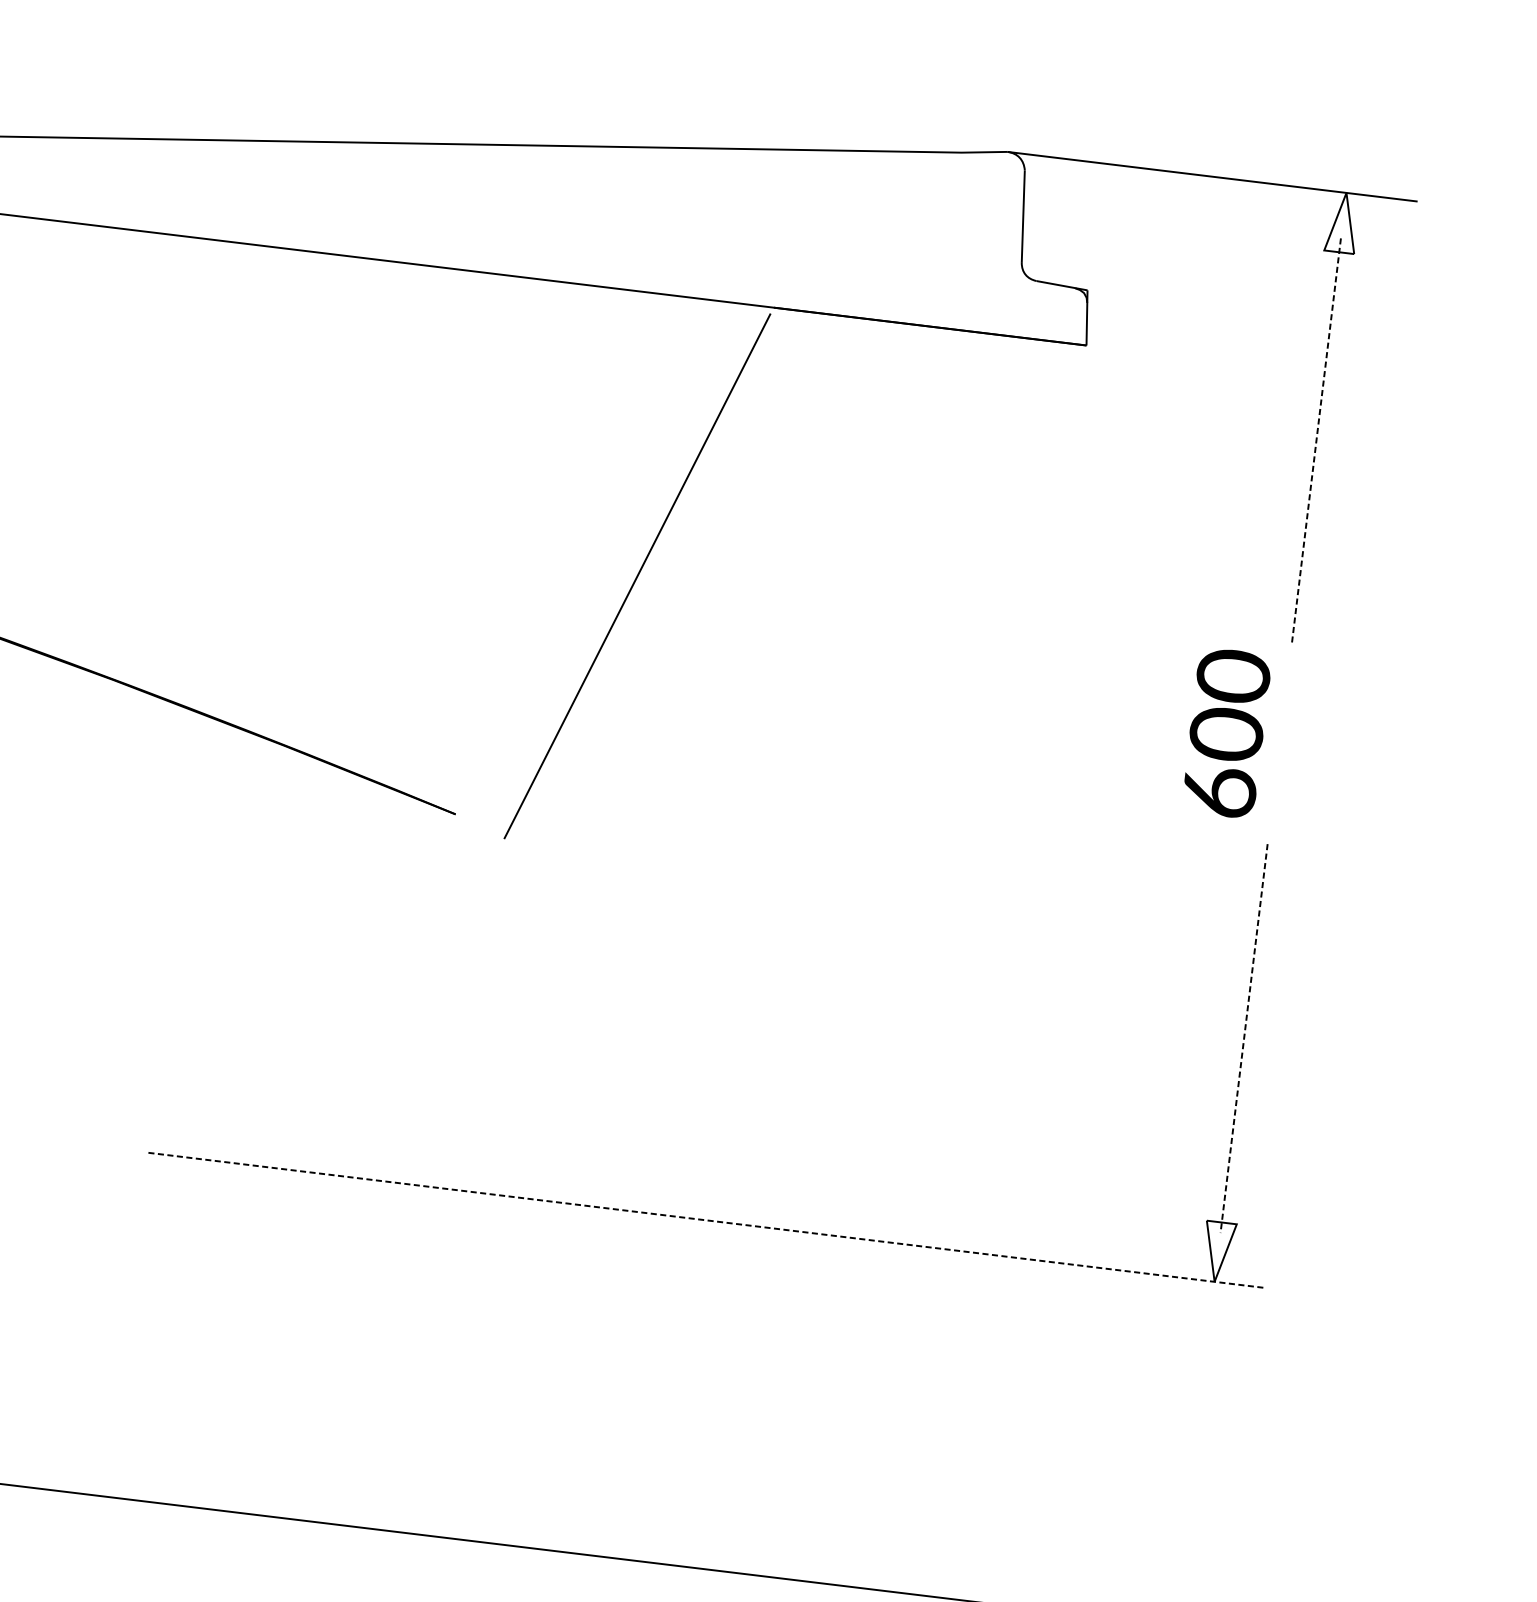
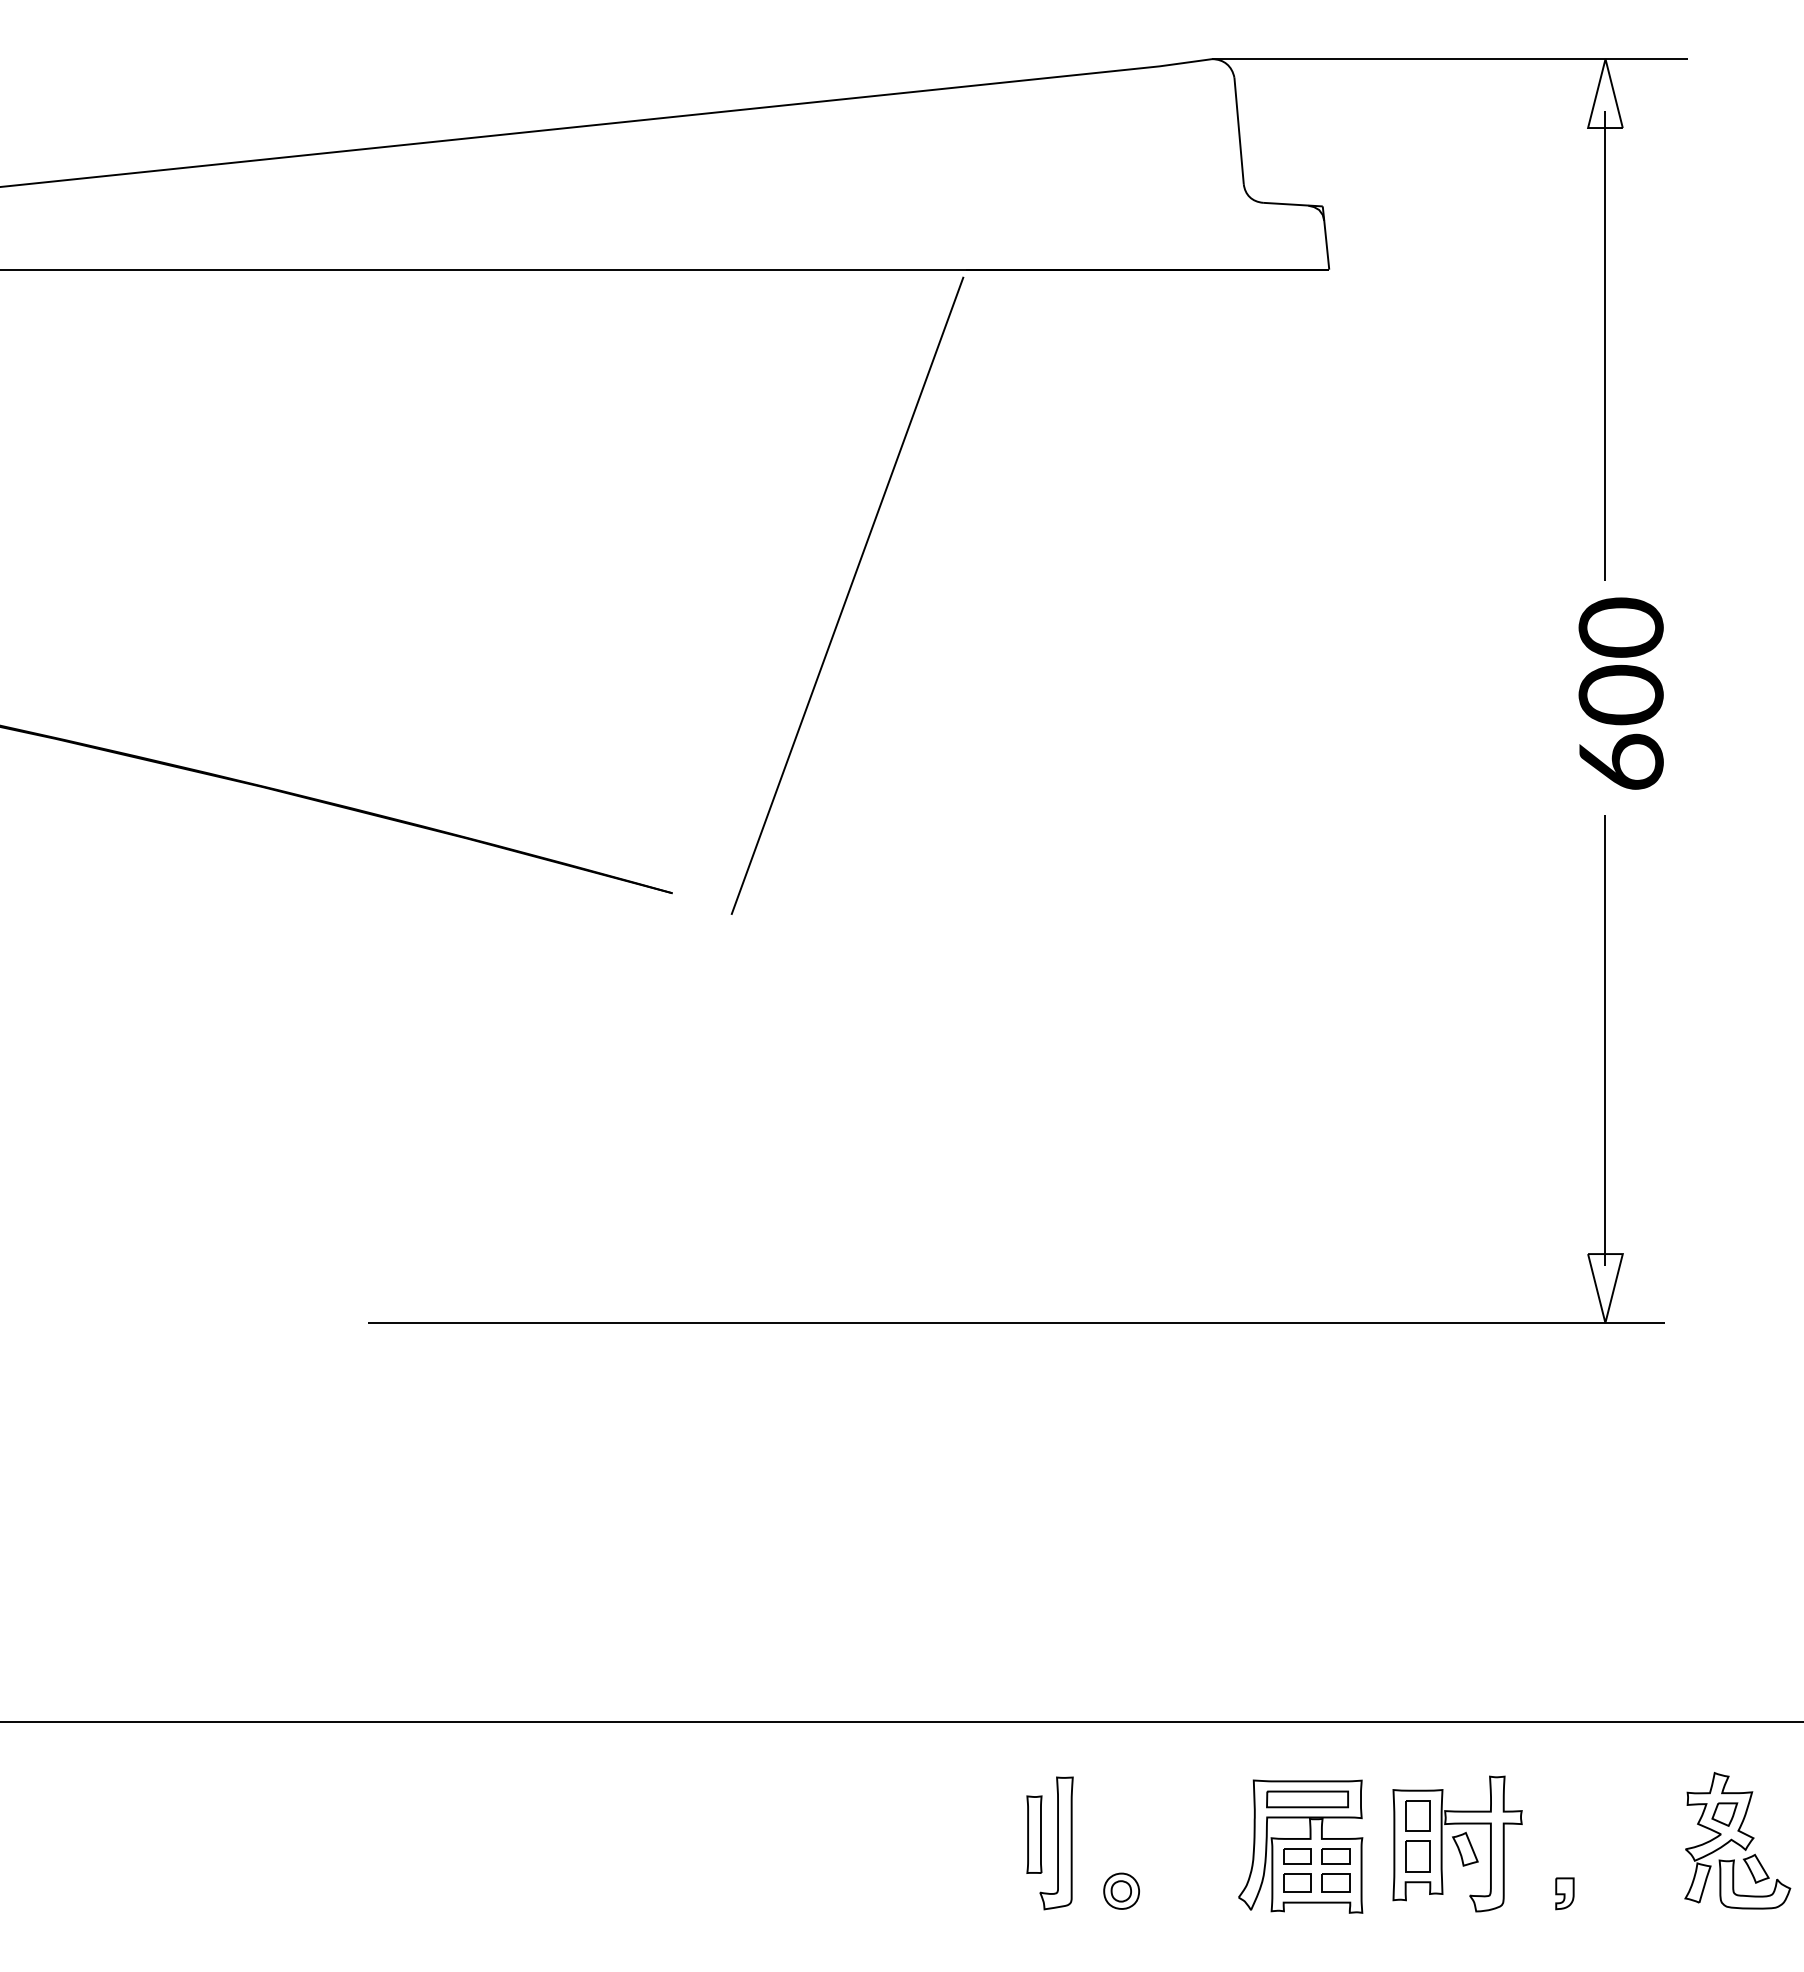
line: (1316, 439) -> (1605, 345), dashed -> solid
text: (1226, 732) -> (1620, 693), moved
line: (1244, 1038) -> (1605, 1040), dashed -> solid
line: (707, 1220) -> (1016, 1322), dashed -> solid

